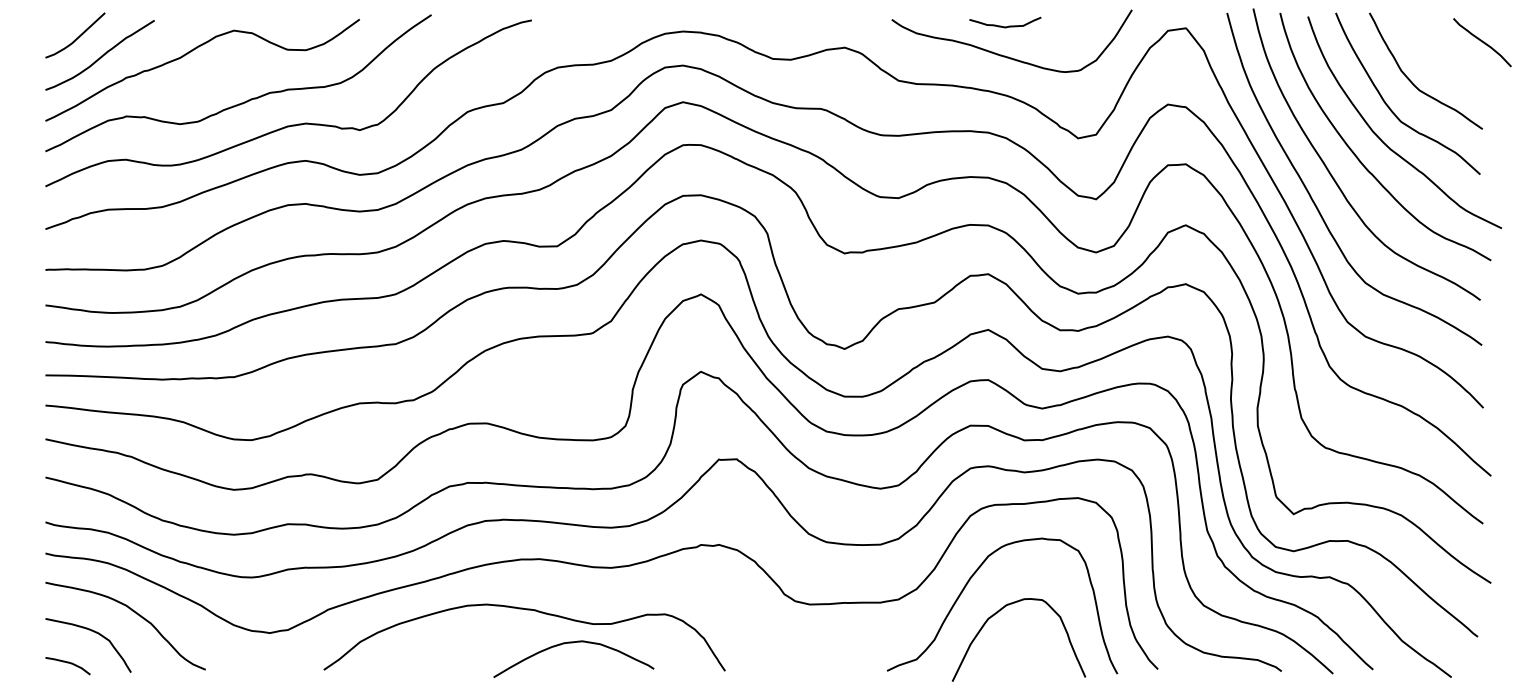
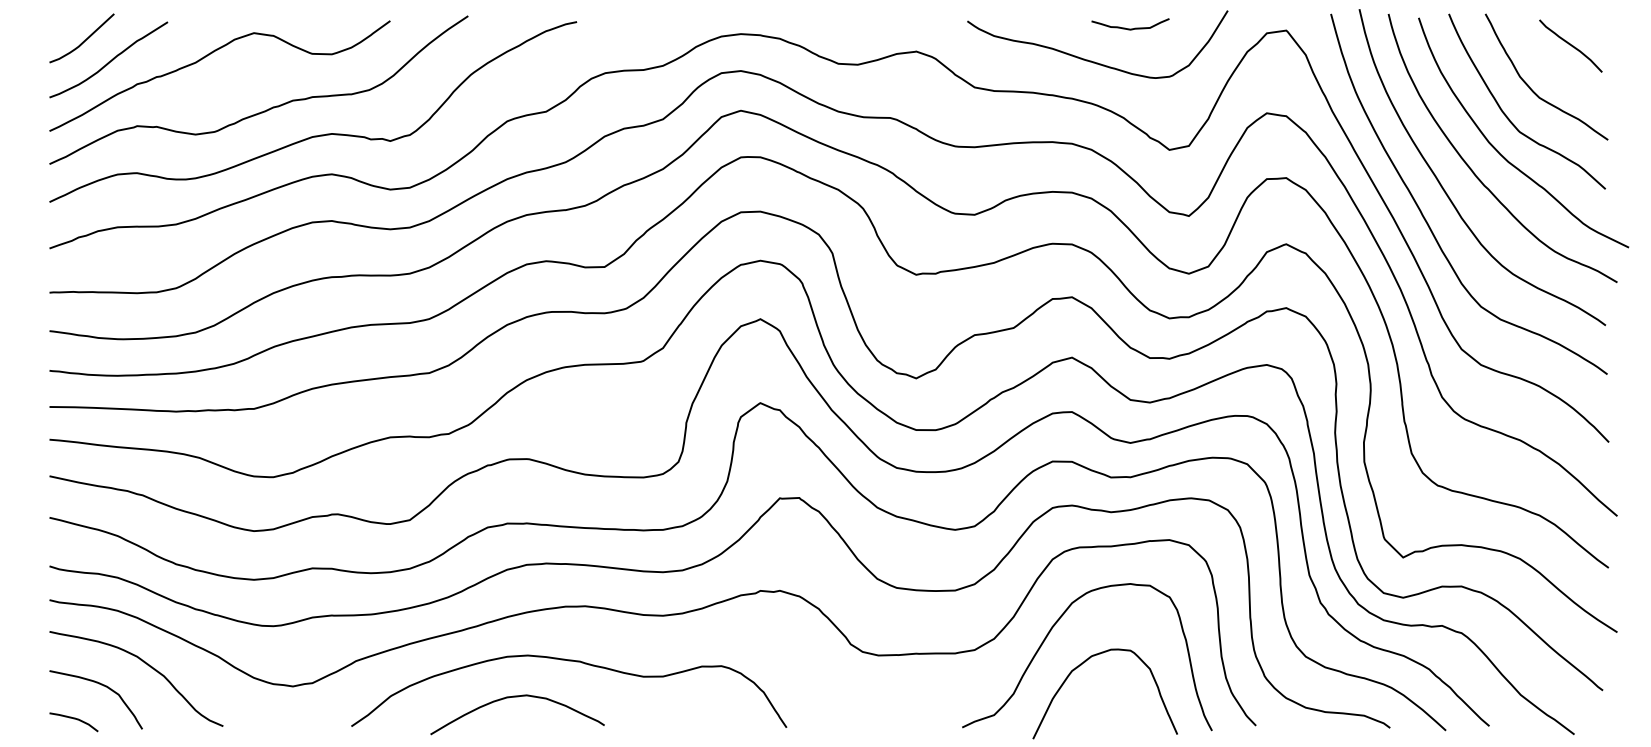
curve: (1005, 26) -> (1130, 28), moved
curve: (1482, 42) -> (1570, 45), moved
curve: (573, 643) -> (517, 697), moved

